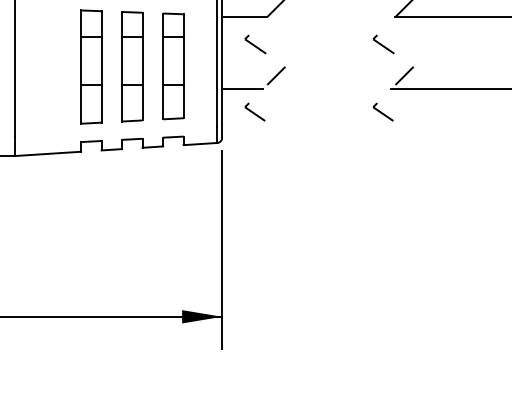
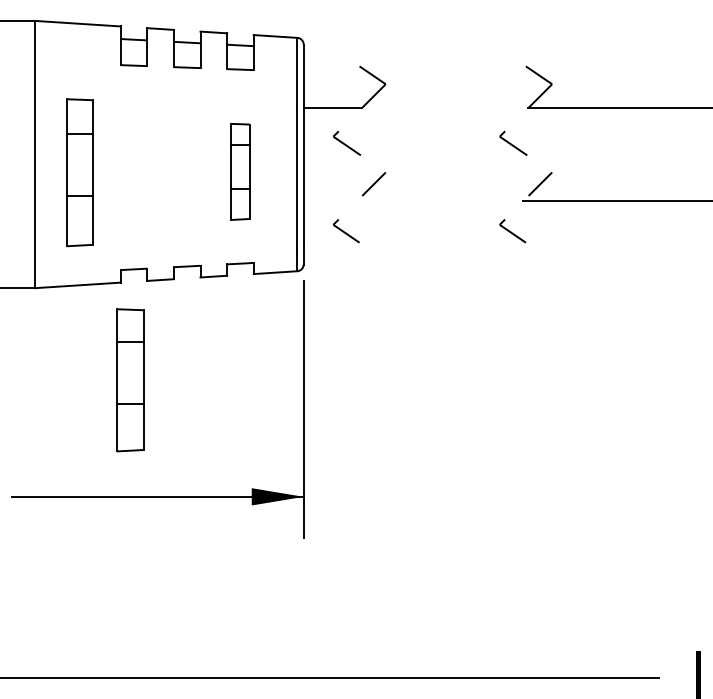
part: (91, 66) -> (79, 172), moved
part: (132, 66) -> (130, 380), moved
part: (173, 66) -> (240, 171), size x0.7
line: (242, 89) -> (330, 201), removed

